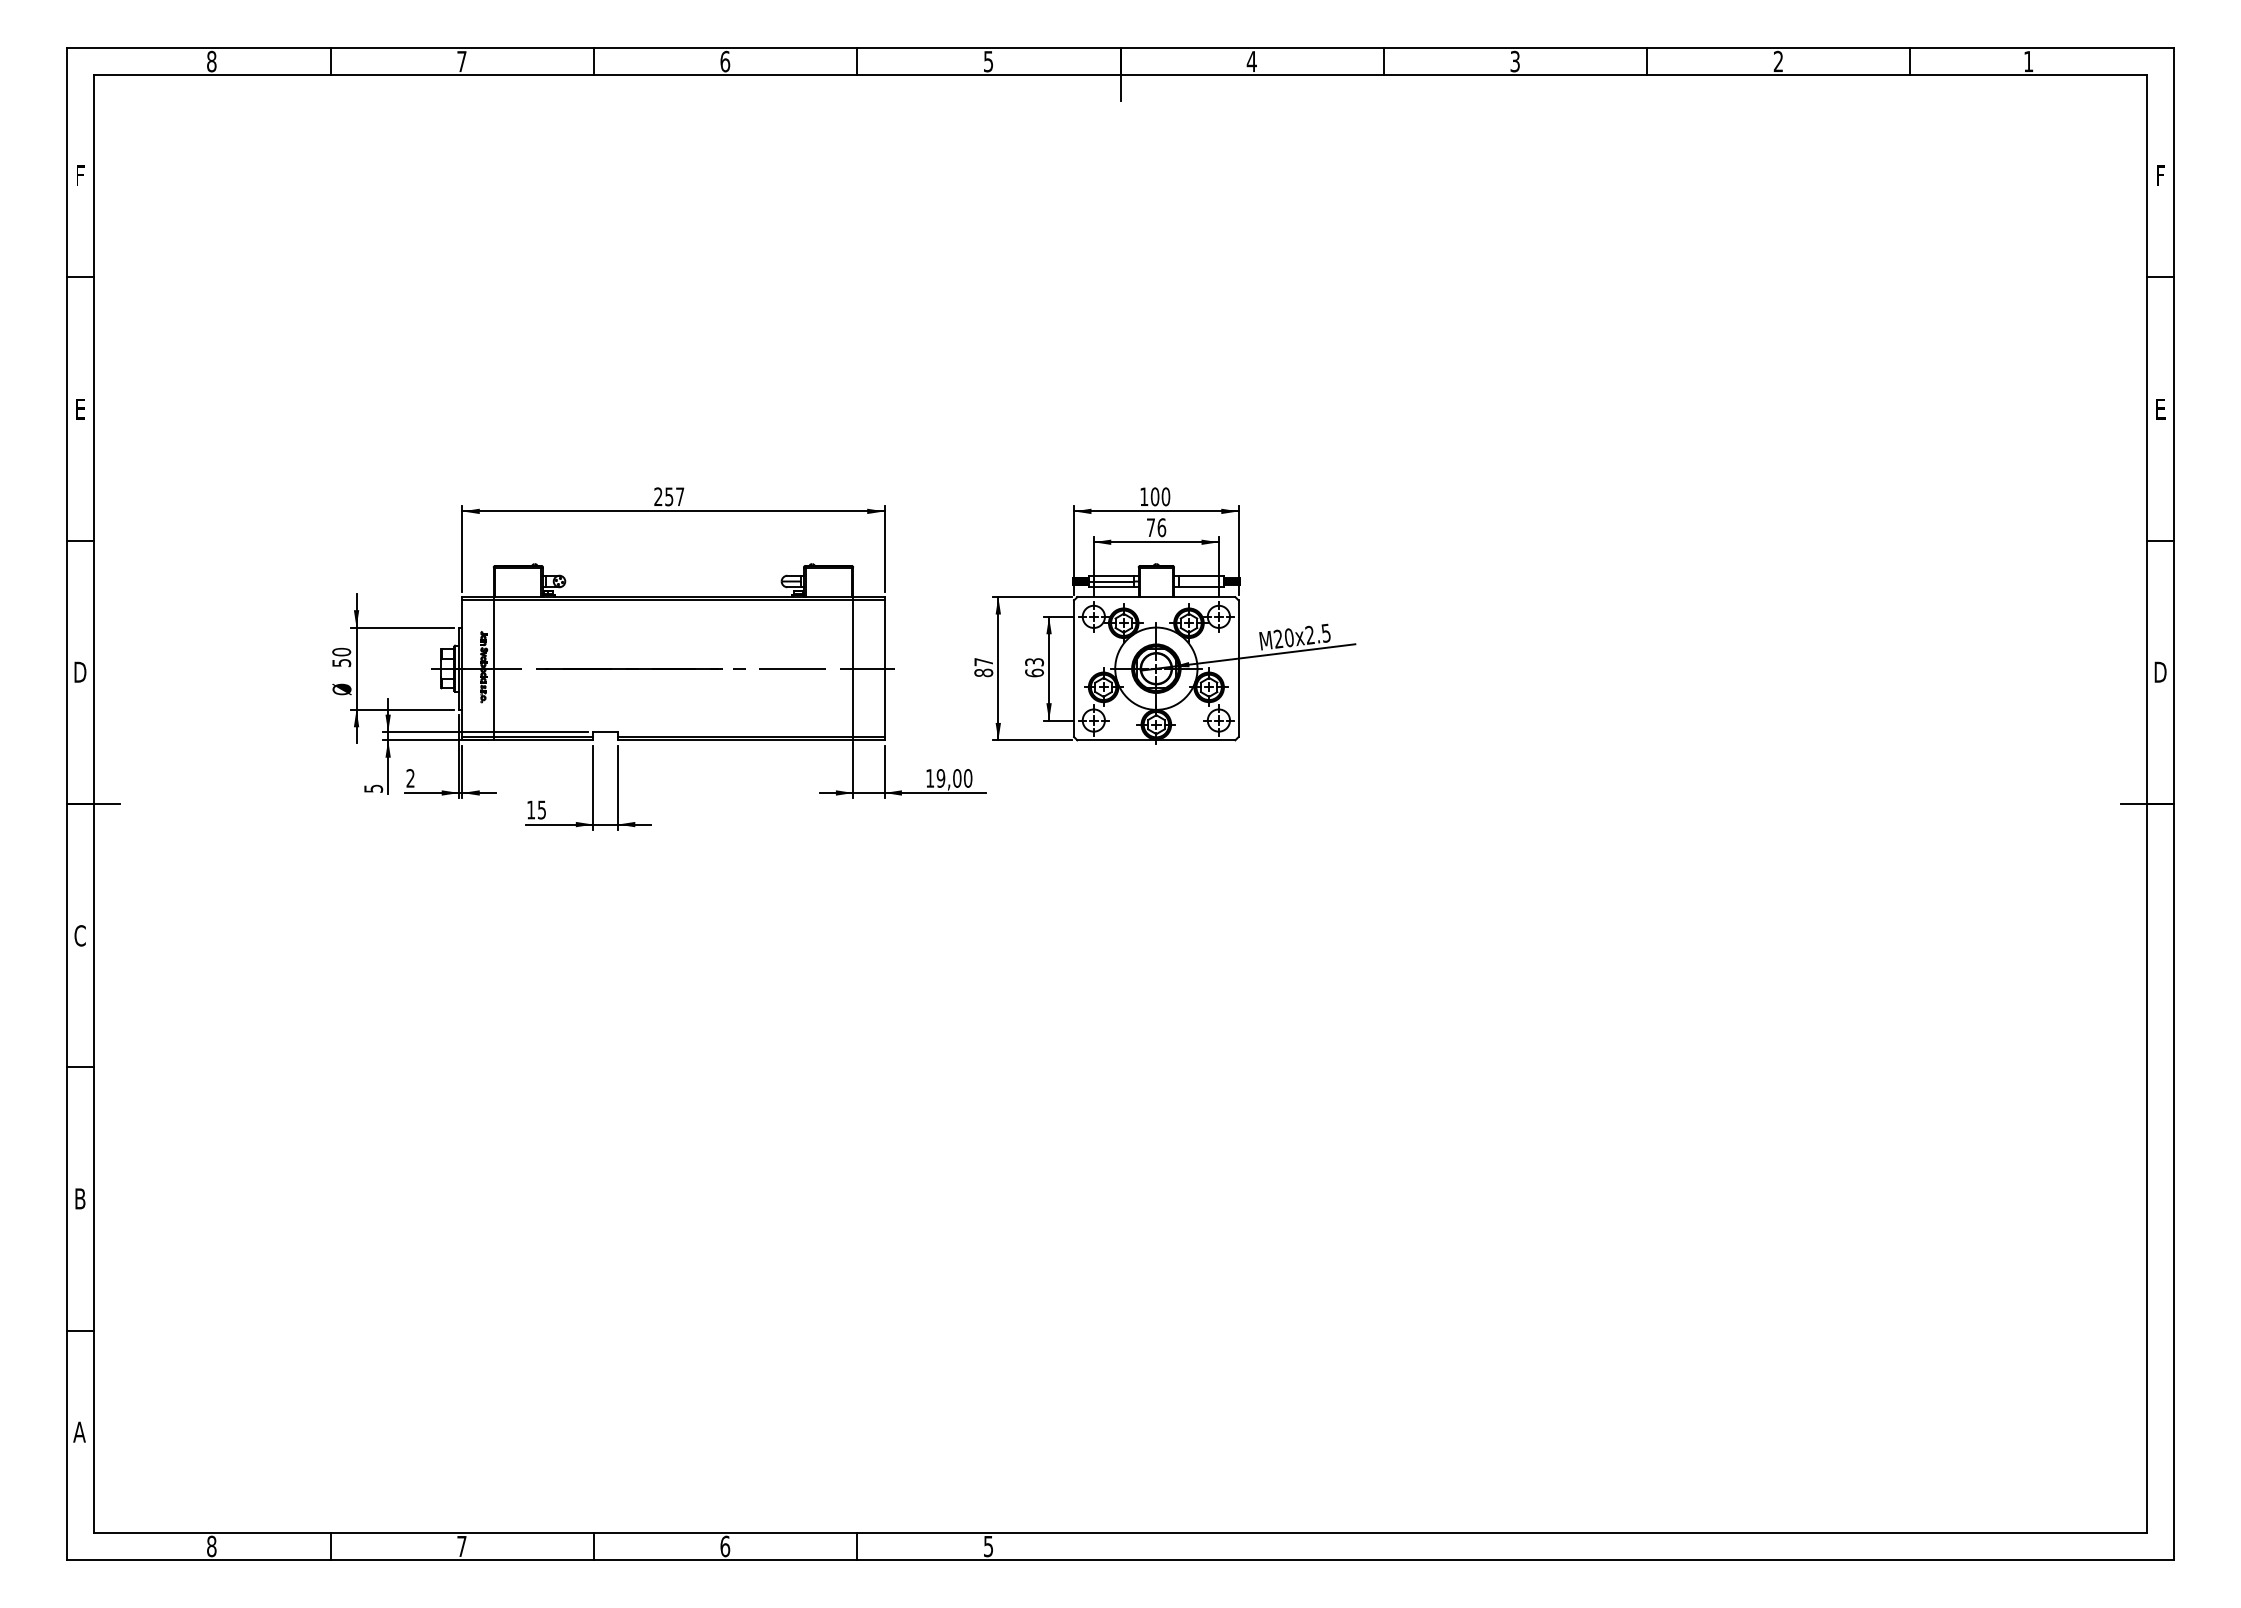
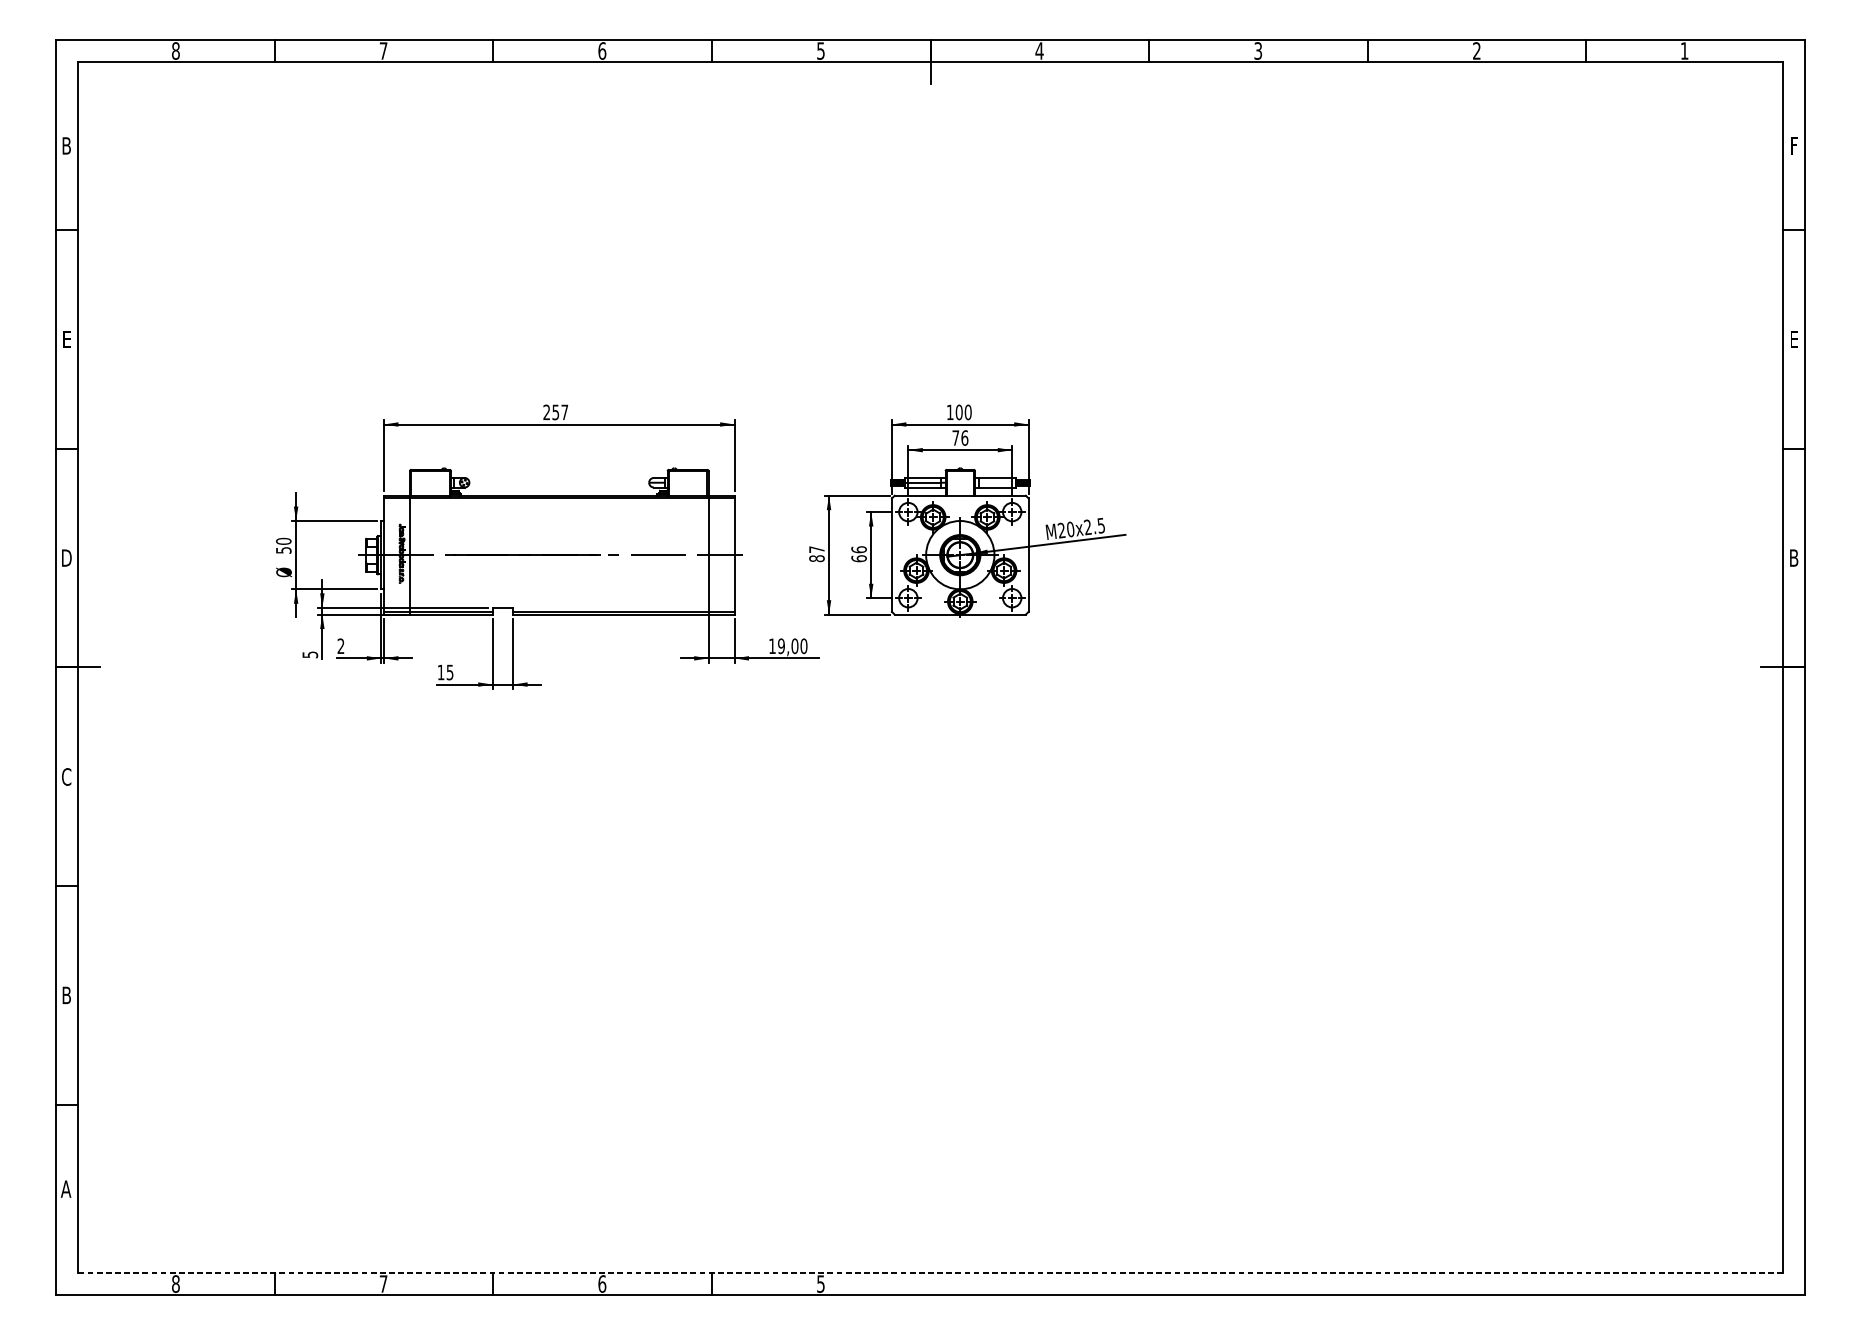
text: (80, 175) -> (66, 145), F -> B
text: (1034, 661) -> (859, 549), 63 -> 66
text: (2160, 671) -> (1794, 557), D -> B
line: (1120, 1533) -> (930, 1273), solid -> dashed

